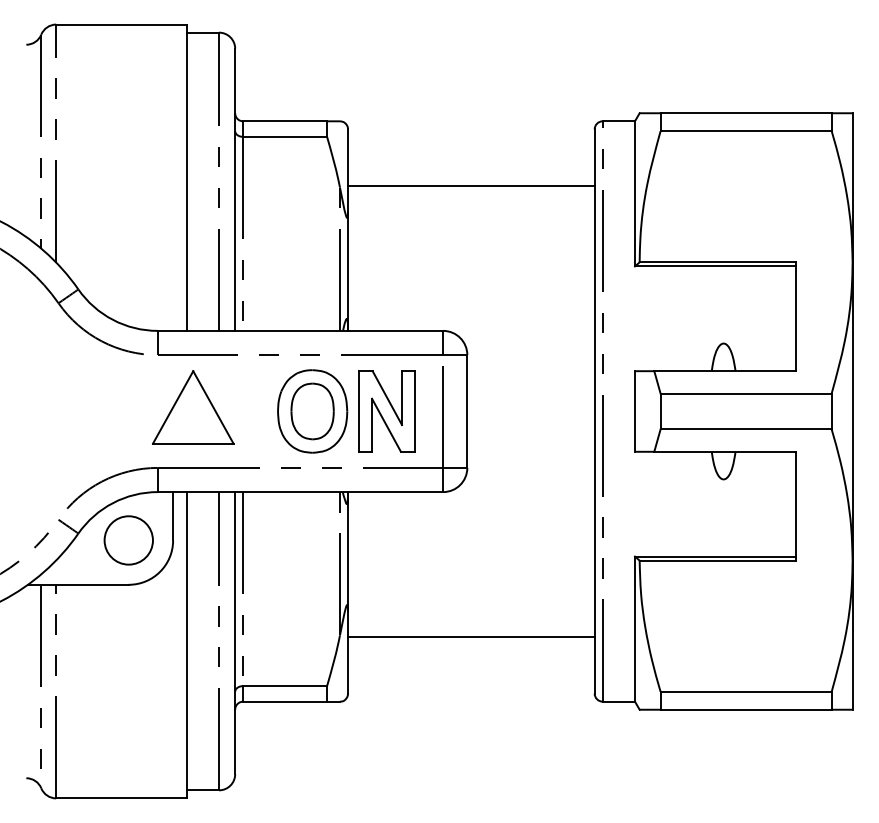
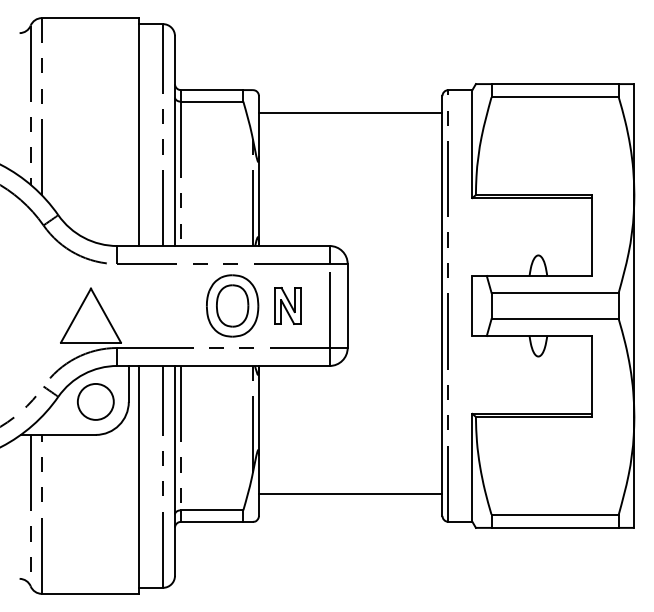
line: (471, 185) -> (350, 112), moved
part: (193, 407) -> (91, 315), moved
part: (386, 411) -> (287, 306), size x0.6
line: (471, 637) -> (350, 494), moved

